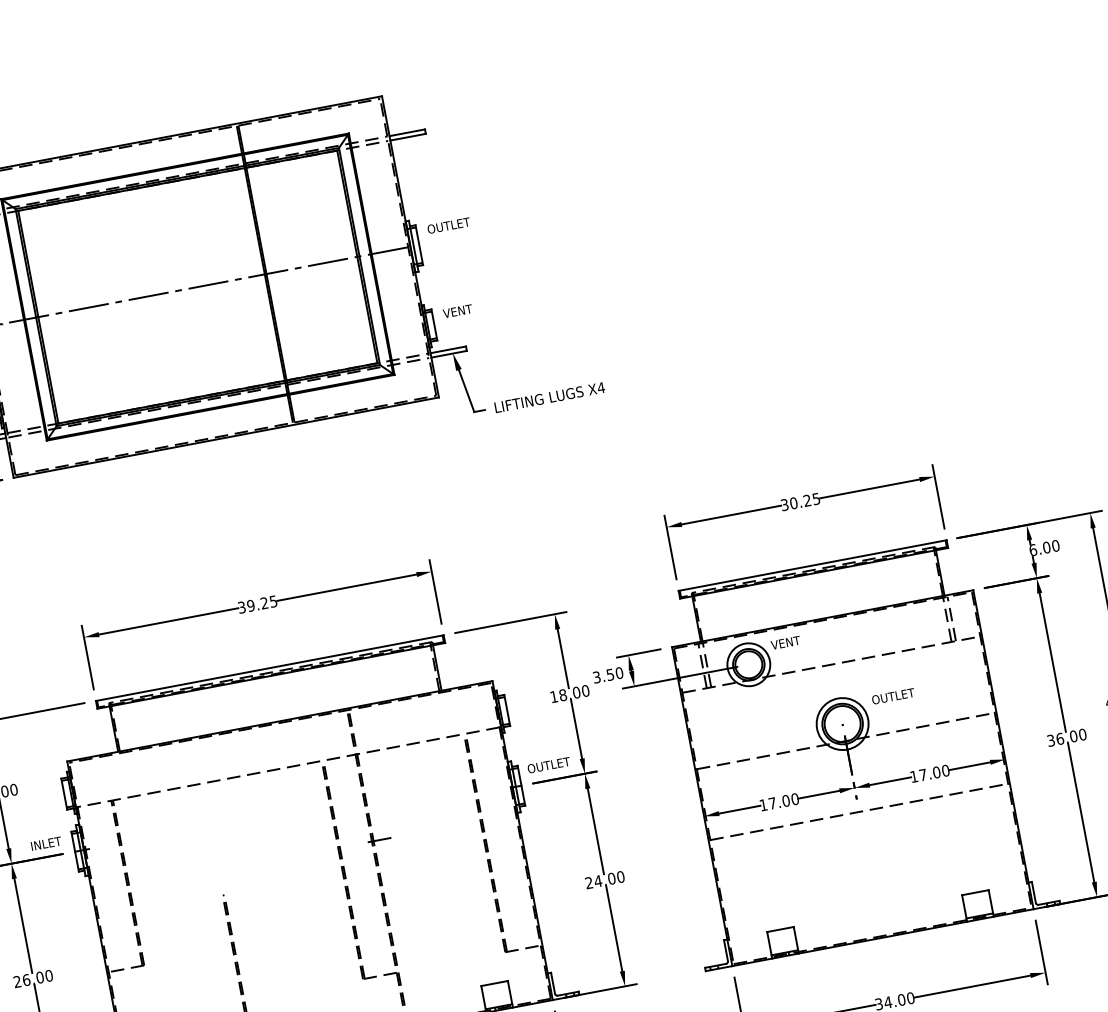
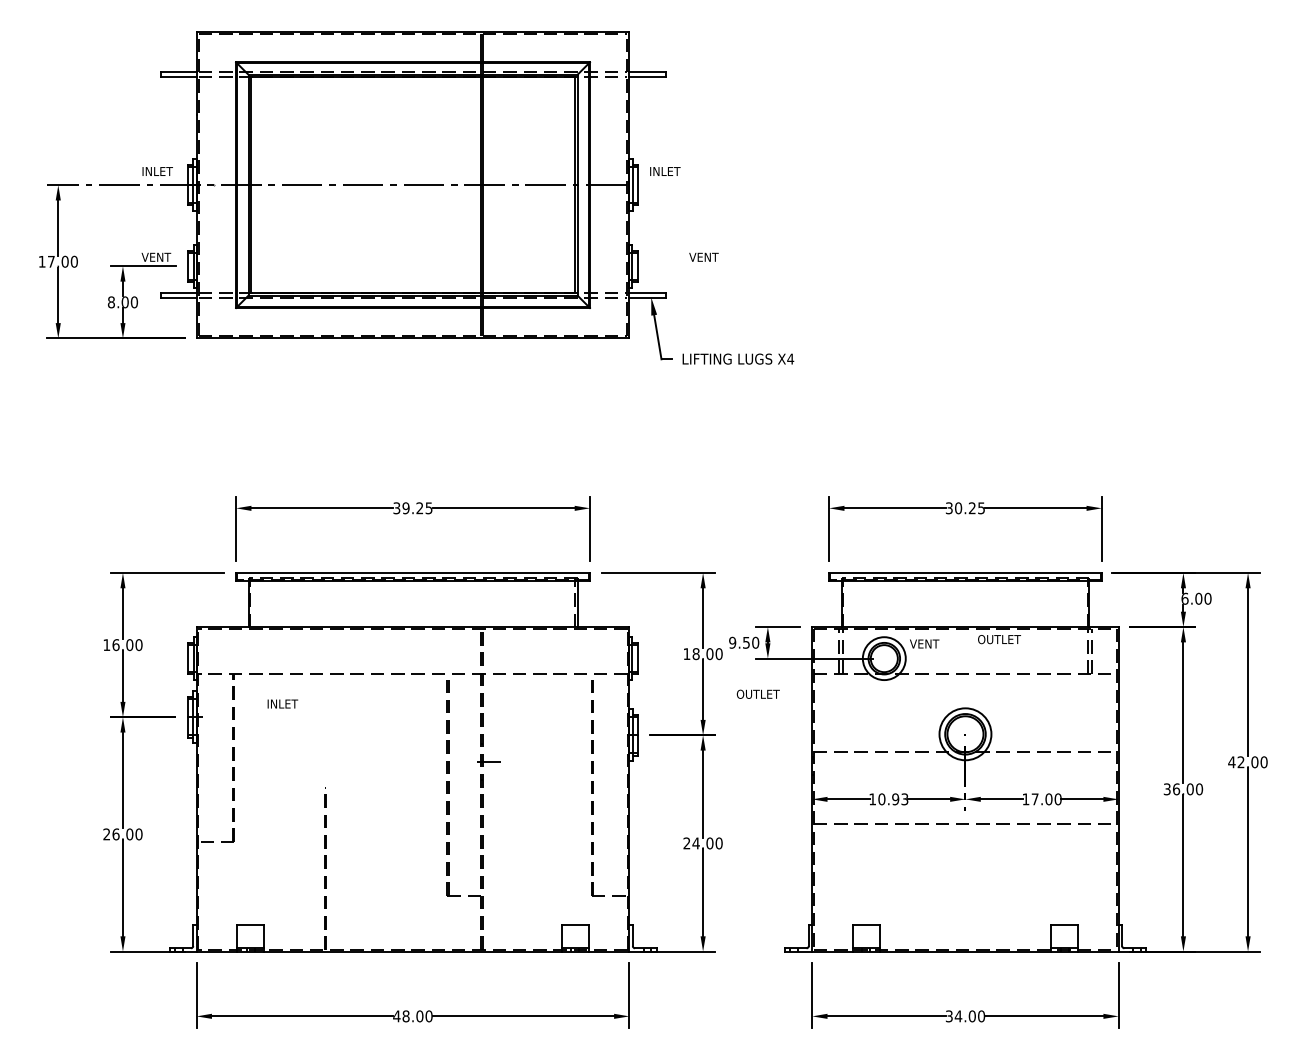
text: (448, 225) -> (670, 171), OUTLET -> INLET
text: (457, 310) -> (703, 256), moved
text: (596, 677) -> (732, 642), 3.50 -> 9.50
text: (893, 696) -> (999, 639), moved
text: (548, 764) -> (757, 693), moved
text: (784, 801) -> (893, 799), 17.00 -> 10.93
text: (45, 843) -> (282, 703), moved

